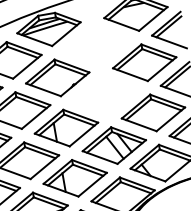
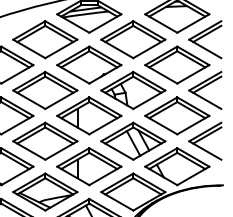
part: (96, 45) -> (133, 39), added
part: (105, 95) -> (133, 90), added

